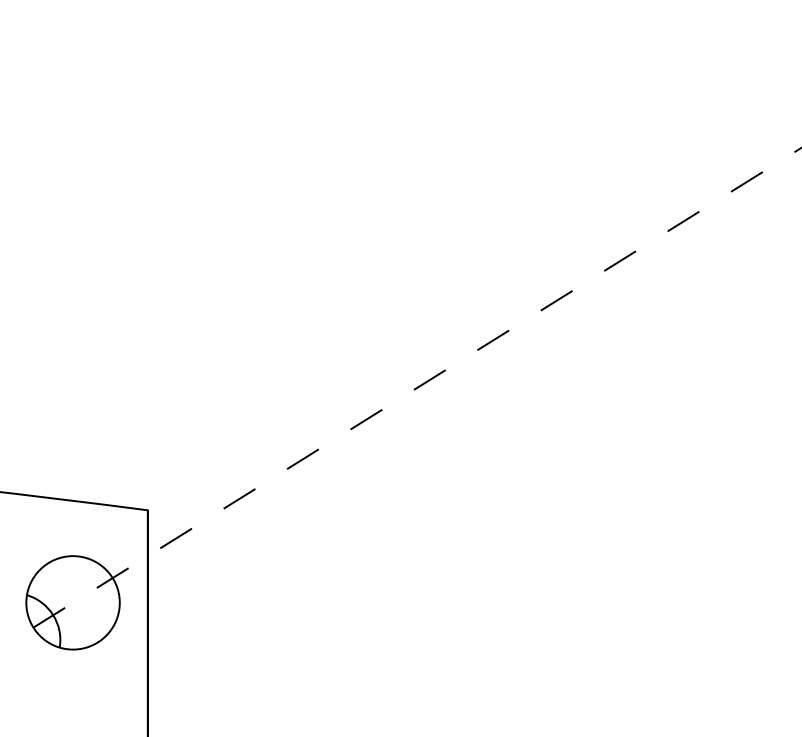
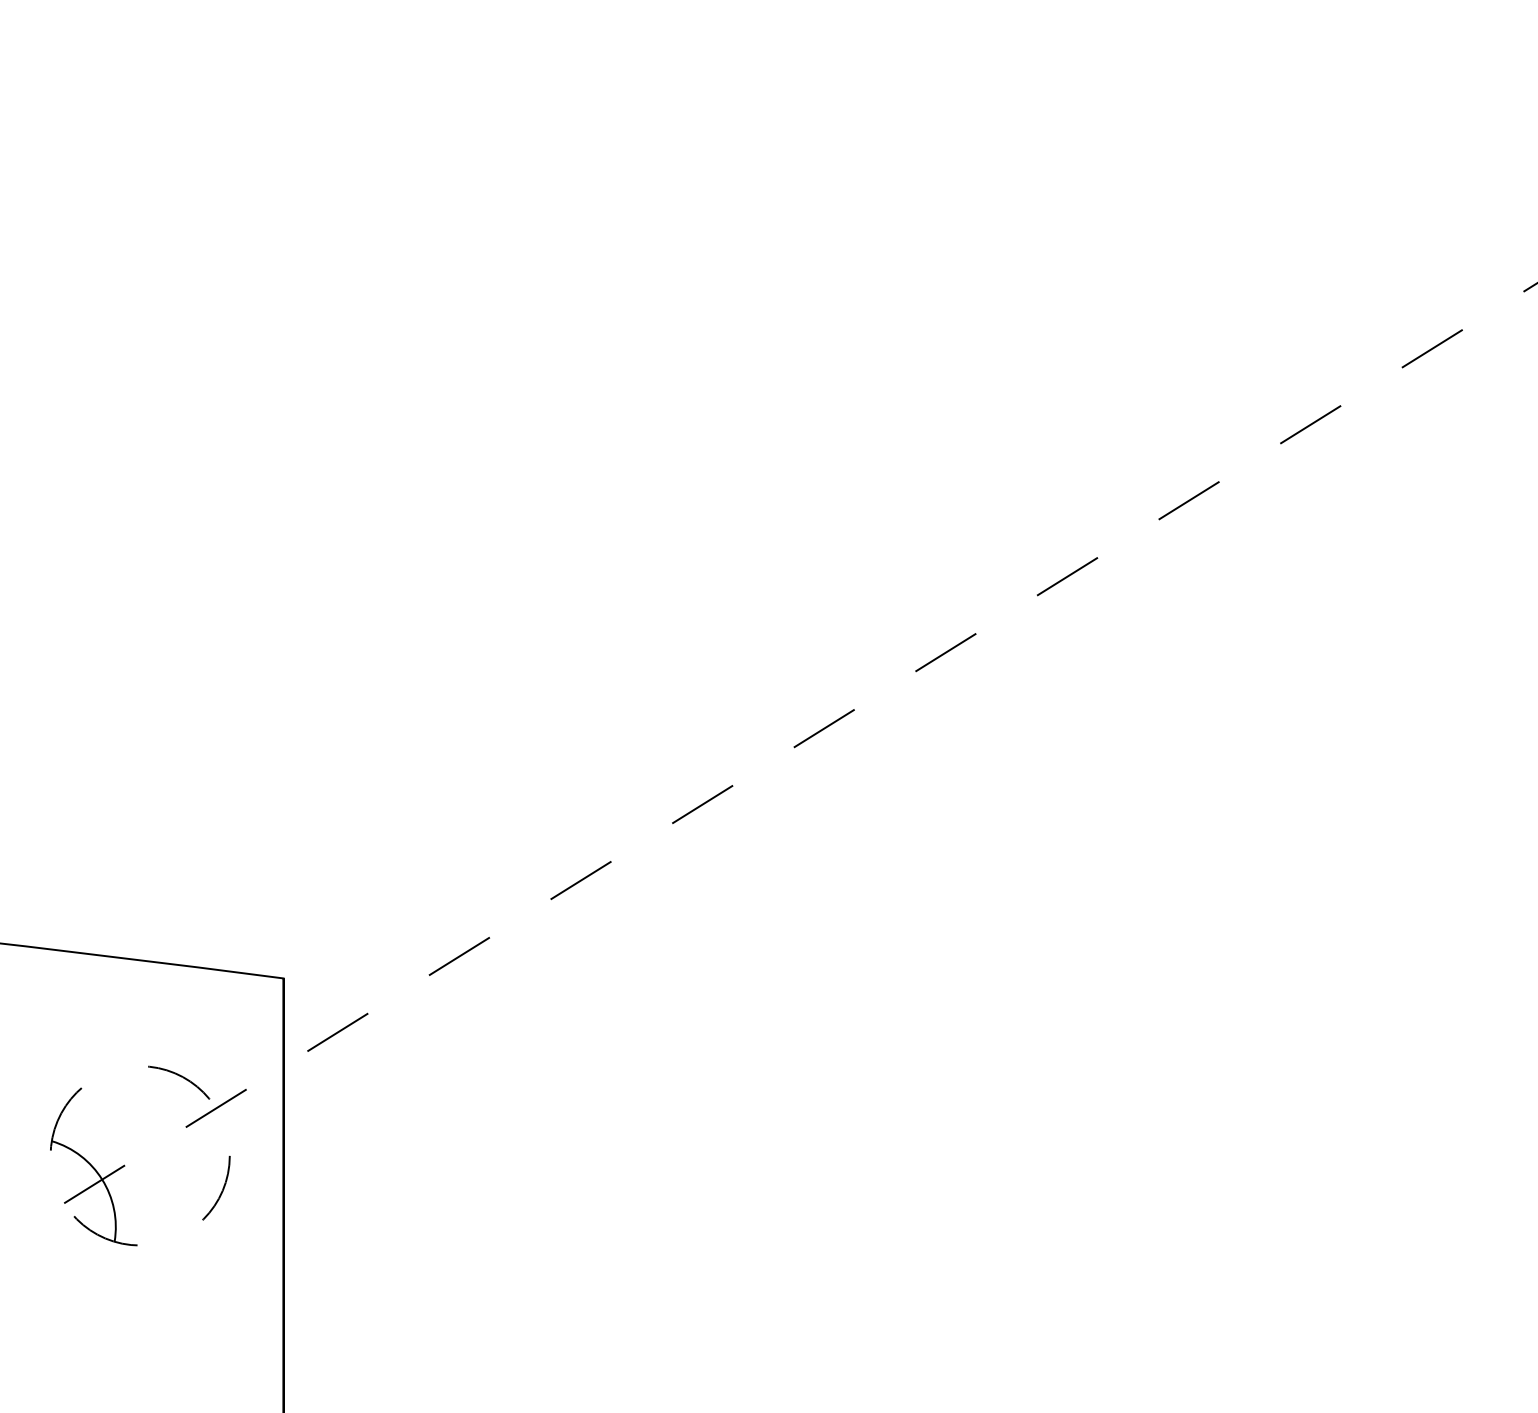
circle: (72, 602) -> (139, 1155), solid -> dashed

